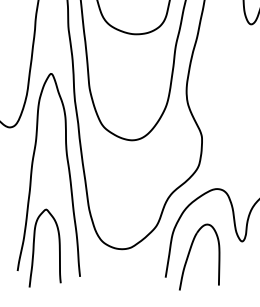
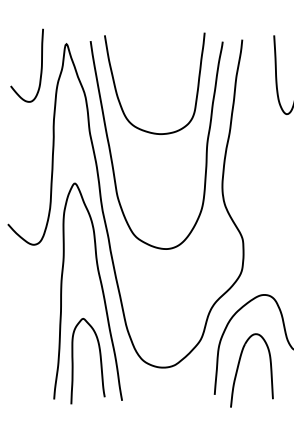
curve: (58, 246) -> (99, 357), moved

